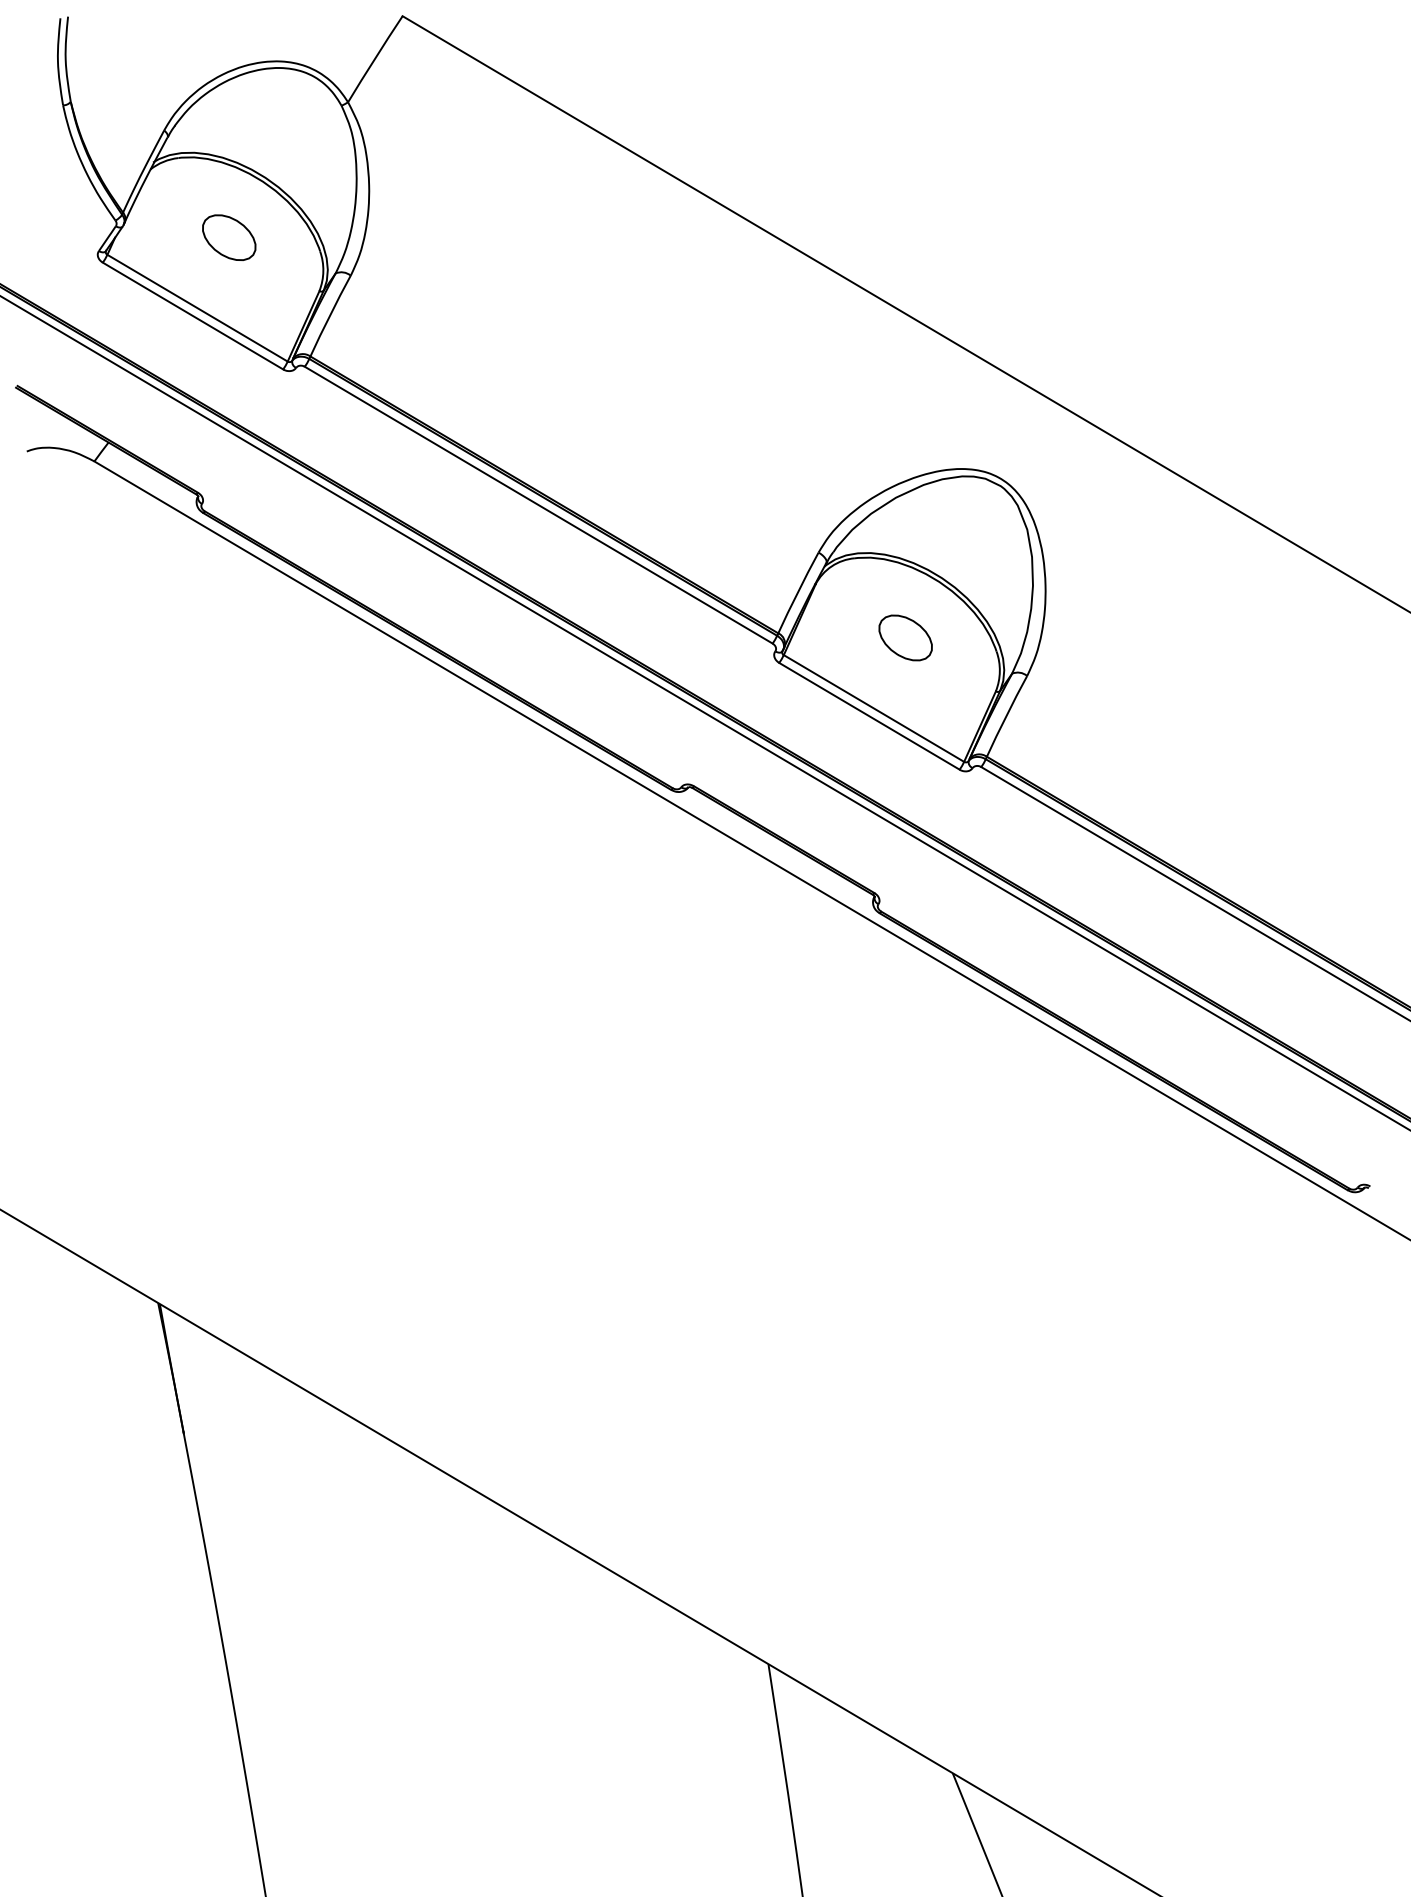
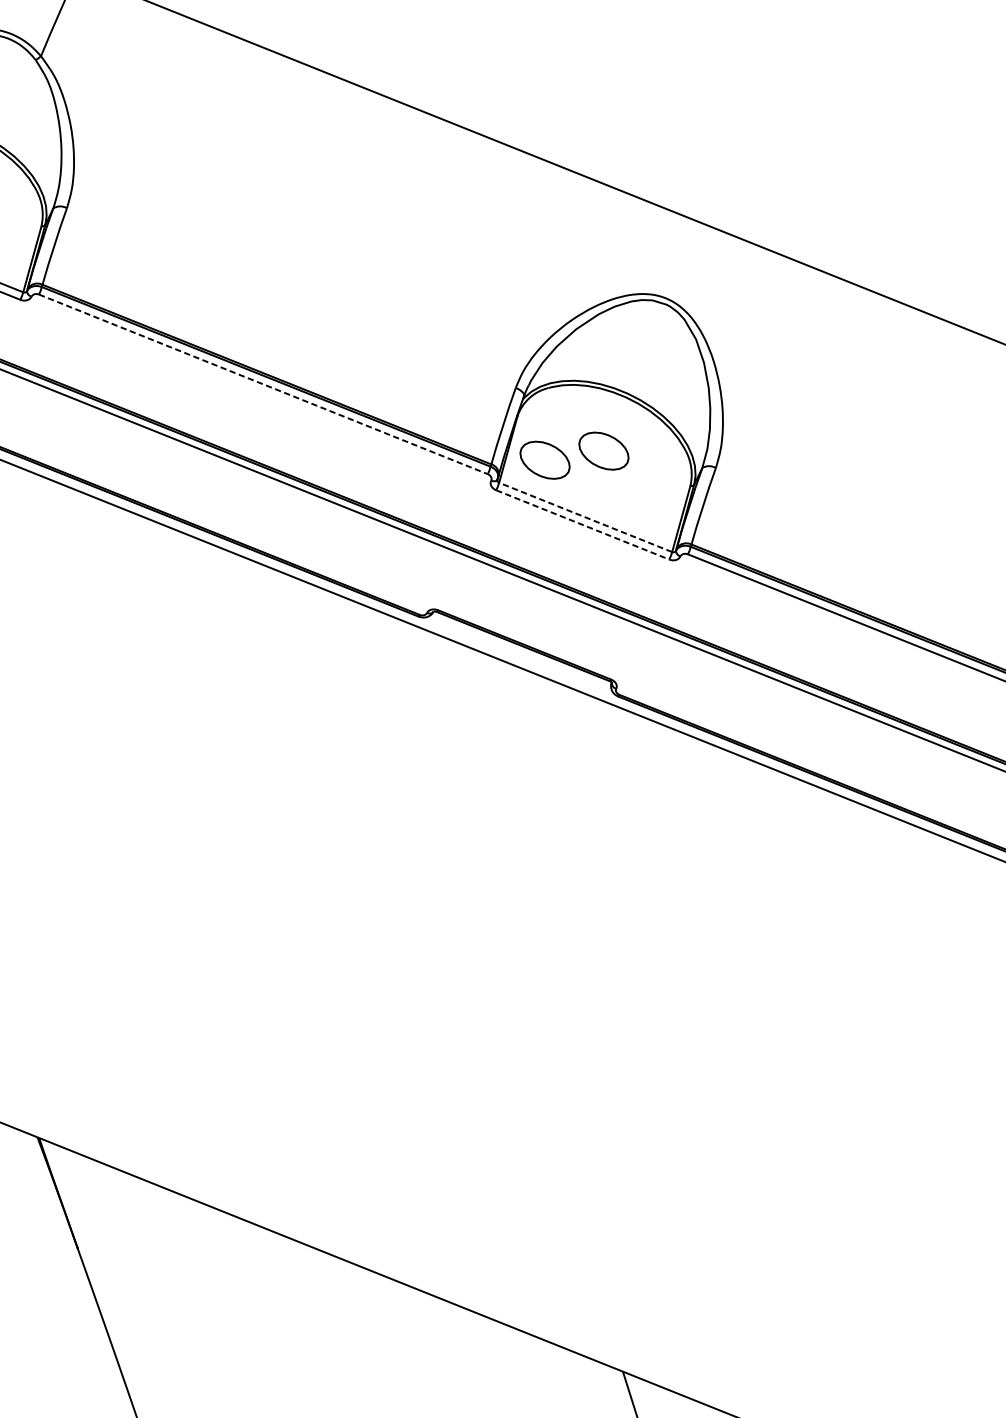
line: (538, 505) -> (263, 384), solid -> dashed
part: (838, 637) -> (544, 459), added
line: (873, 708) -> (585, 517), solid -> dashed
line: (869, 716) -> (582, 525), solid -> dashed

